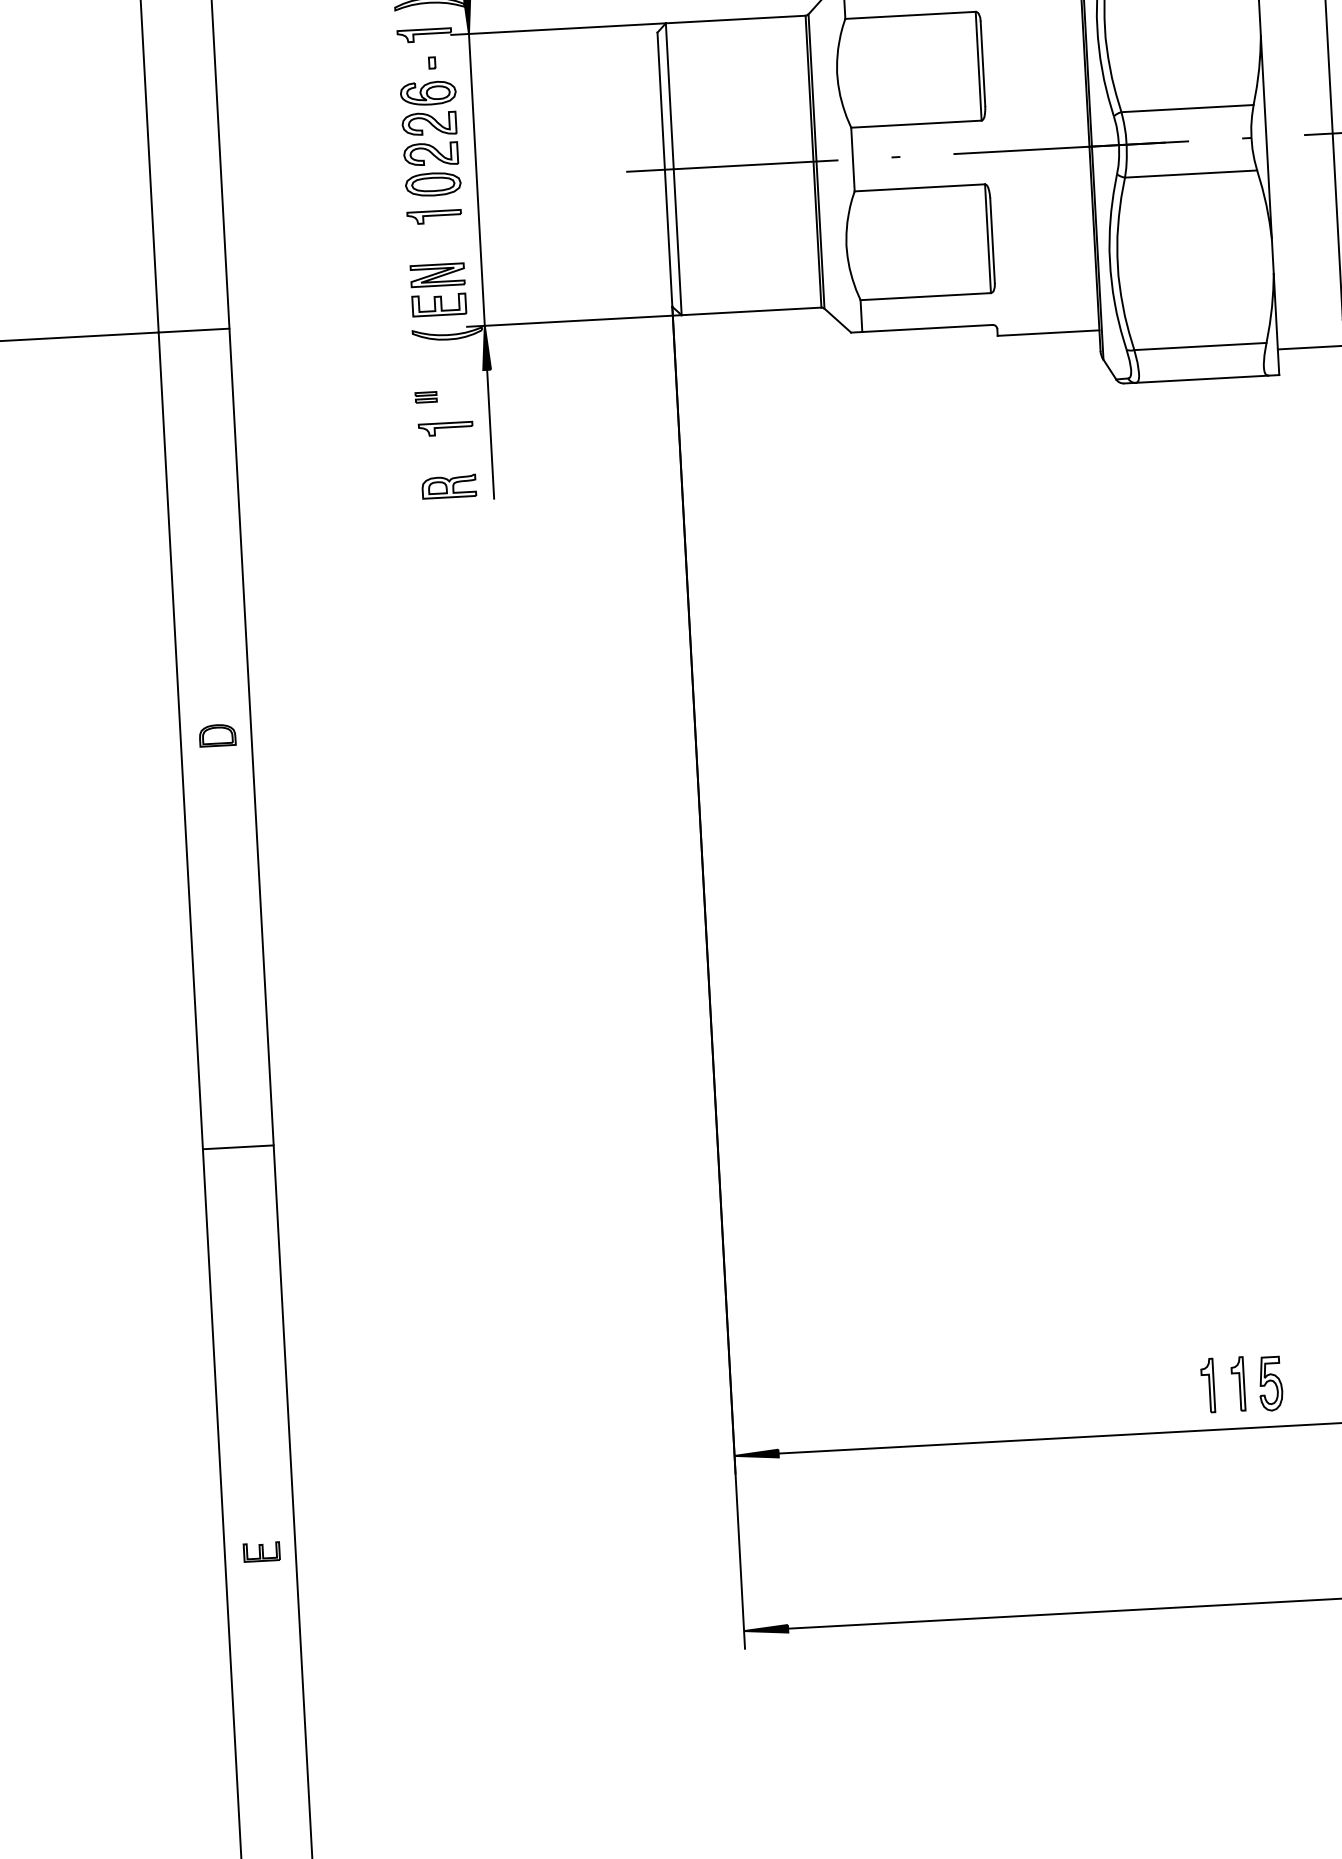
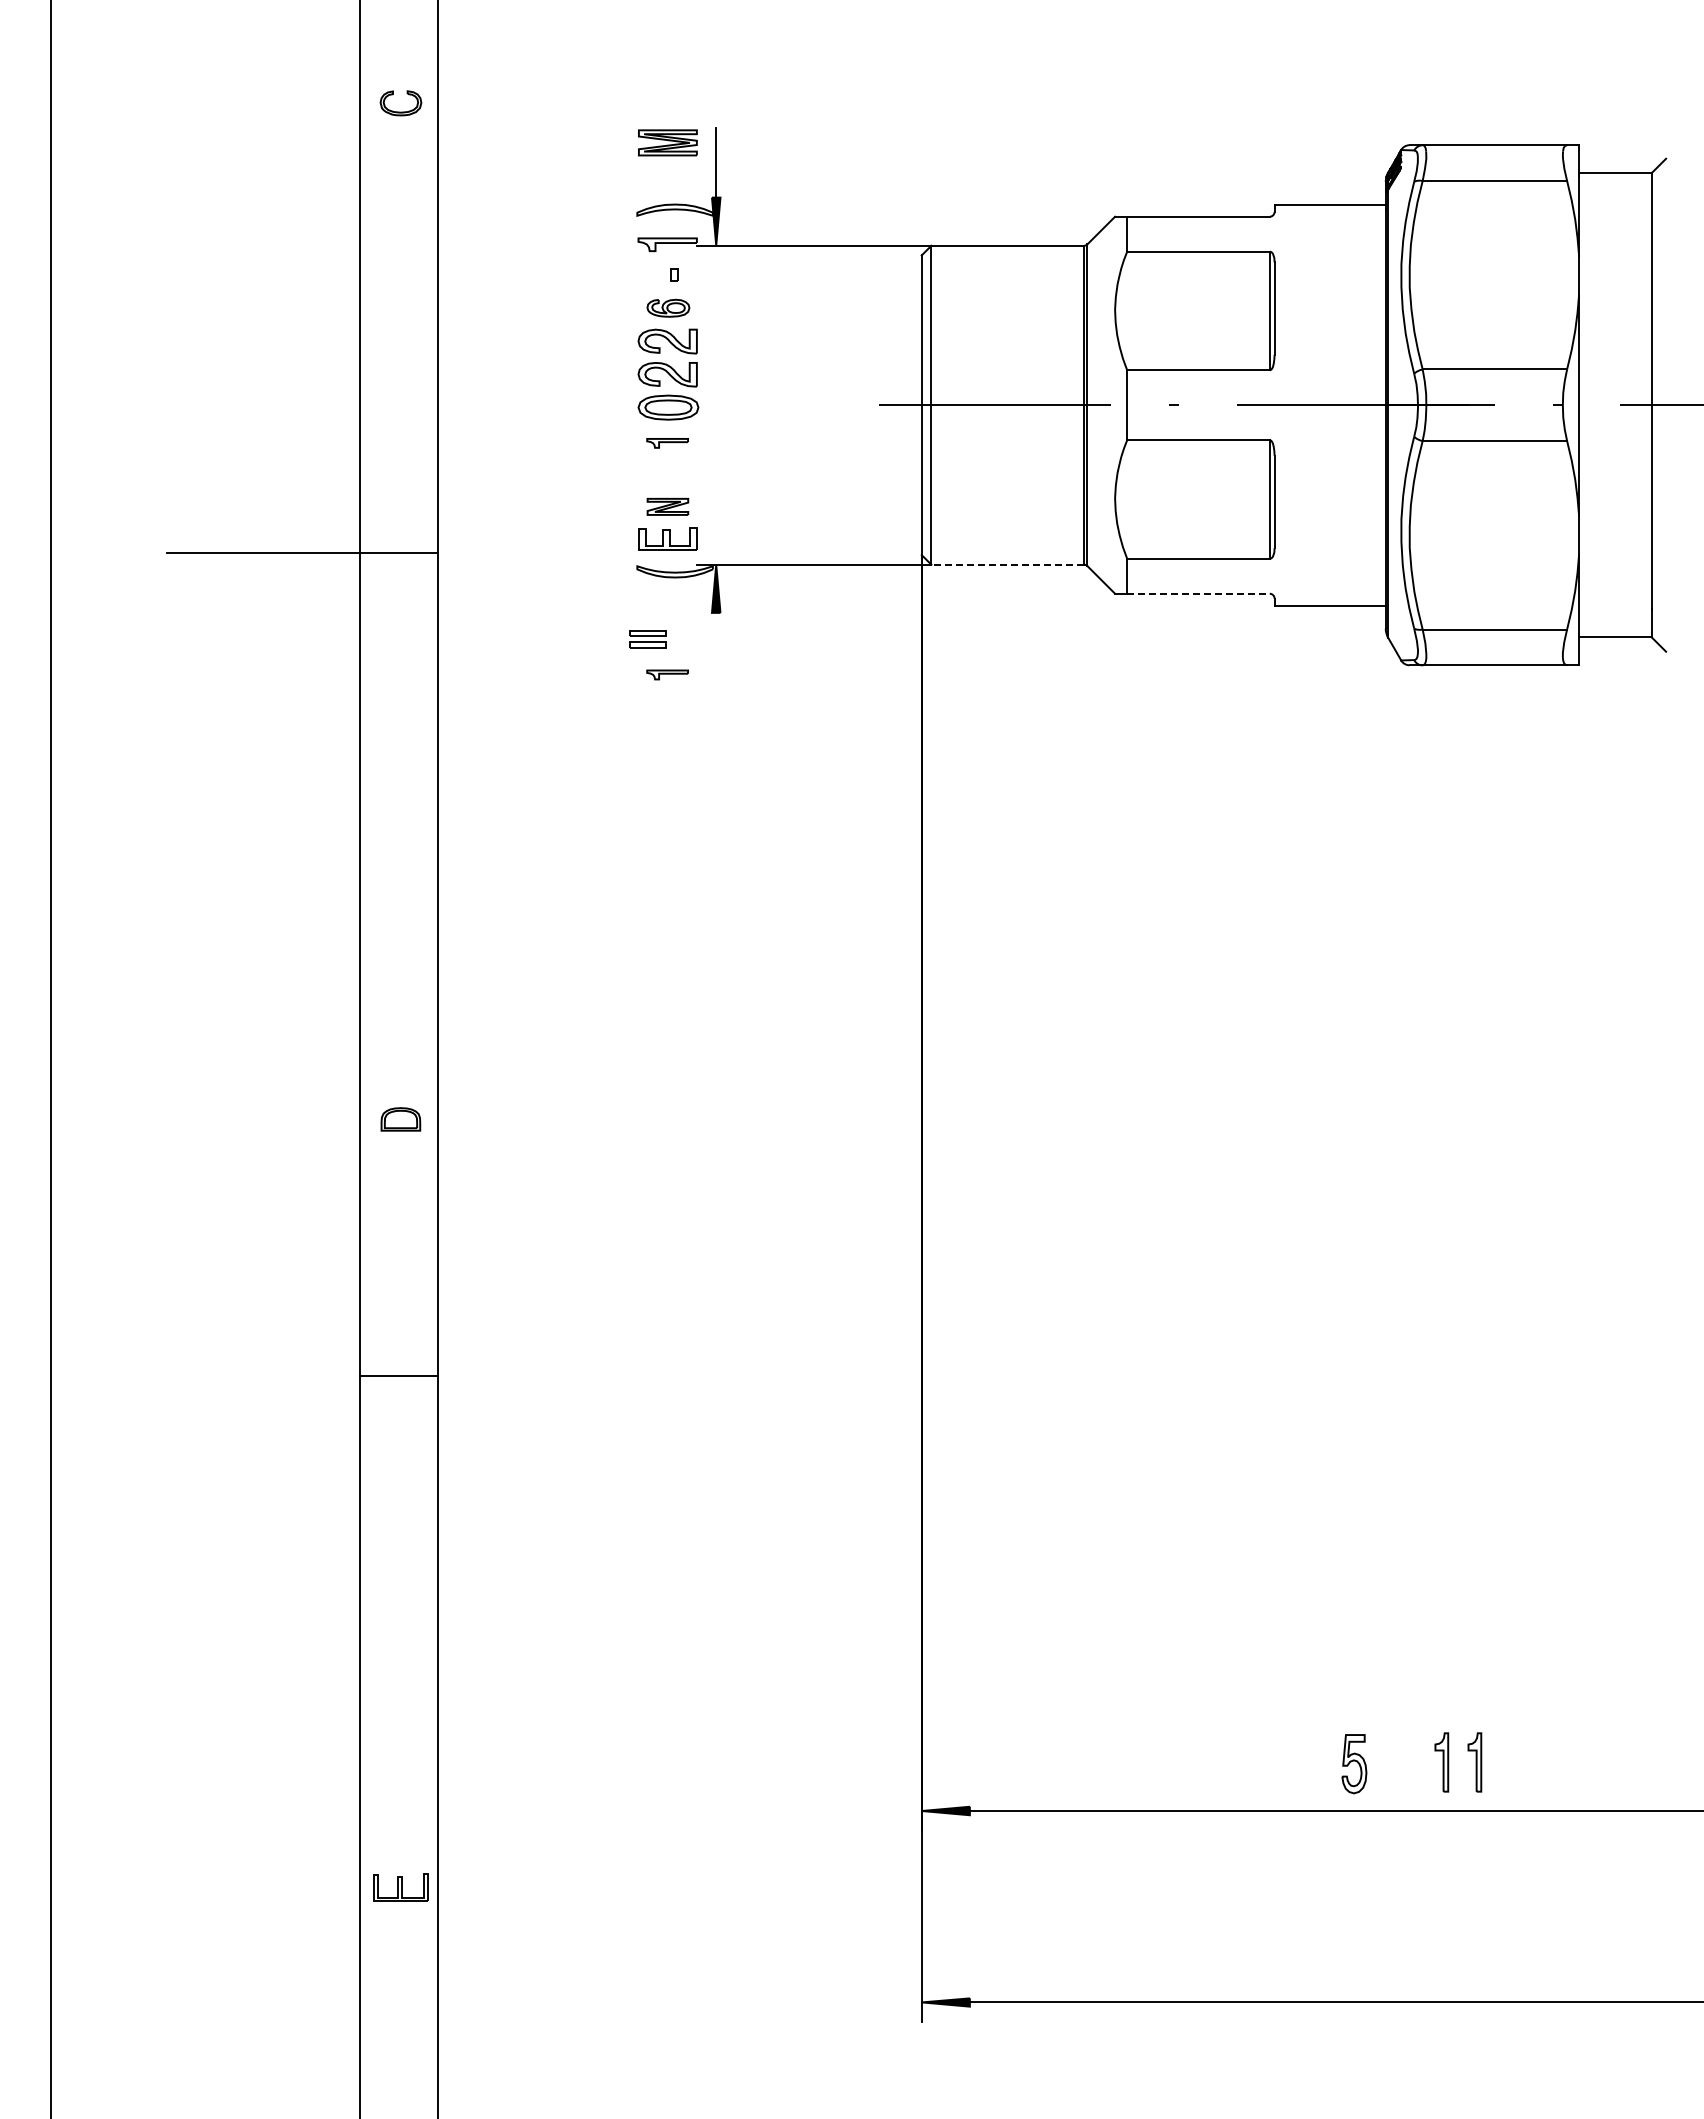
part: (428, 93) -> (668, 308), size x0.7
line: (477, 179) -> (716, 404), removed
part: (434, 217) -> (667, 443), size x0.7
part: (437, 274) -> (667, 506), size x0.7
line: (751, 311) -> (1007, 564), solid -> dashed
line: (928, 328) -> (1199, 593), solid -> dashed
part: (426, 397) -> (648, 639), size x1.6
part: (445, 428) -> (667, 674), size x0.7
line: (490, 433) -> (716, 682), removed
part: (448, 486) -> (667, 737), removed
part: (217, 735) -> (400, 1119), moved
line: (237, 1147) -> (398, 1376), moved
part: (1270, 1384) -> (1354, 1764), moved
part: (261, 1551) -> (400, 1887), size x1.4

